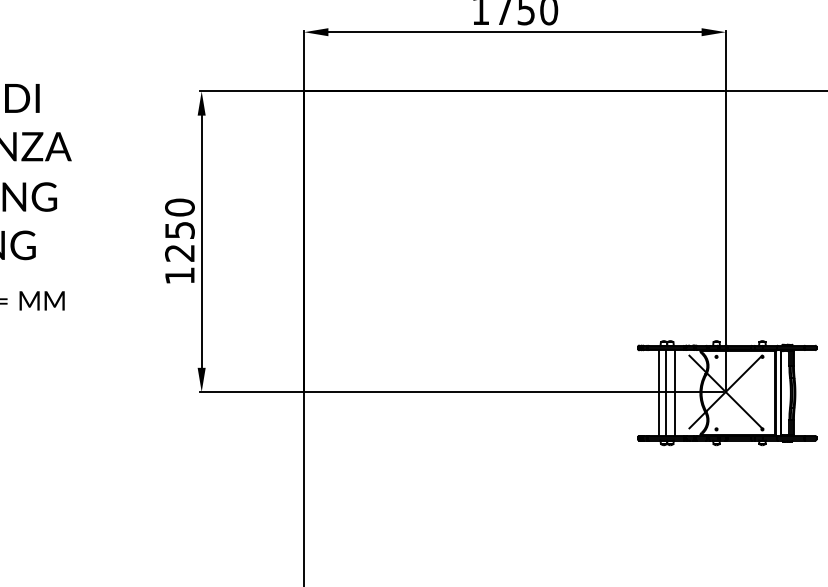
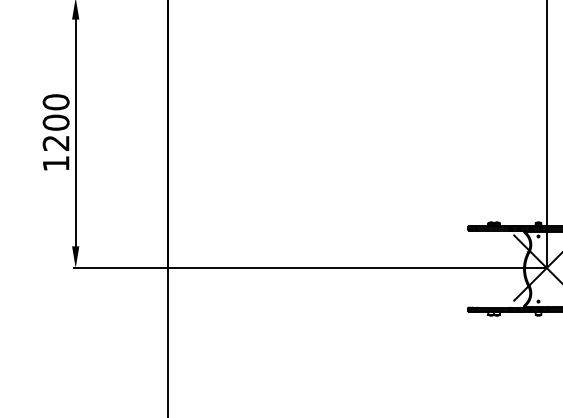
text: (179, 230) -> (55, 122), 1250 -> 1200
line: (659, 393) -> (487, 269), removed
line: (665, 393) -> (492, 269), removed
line: (675, 393) -> (501, 269), removed

